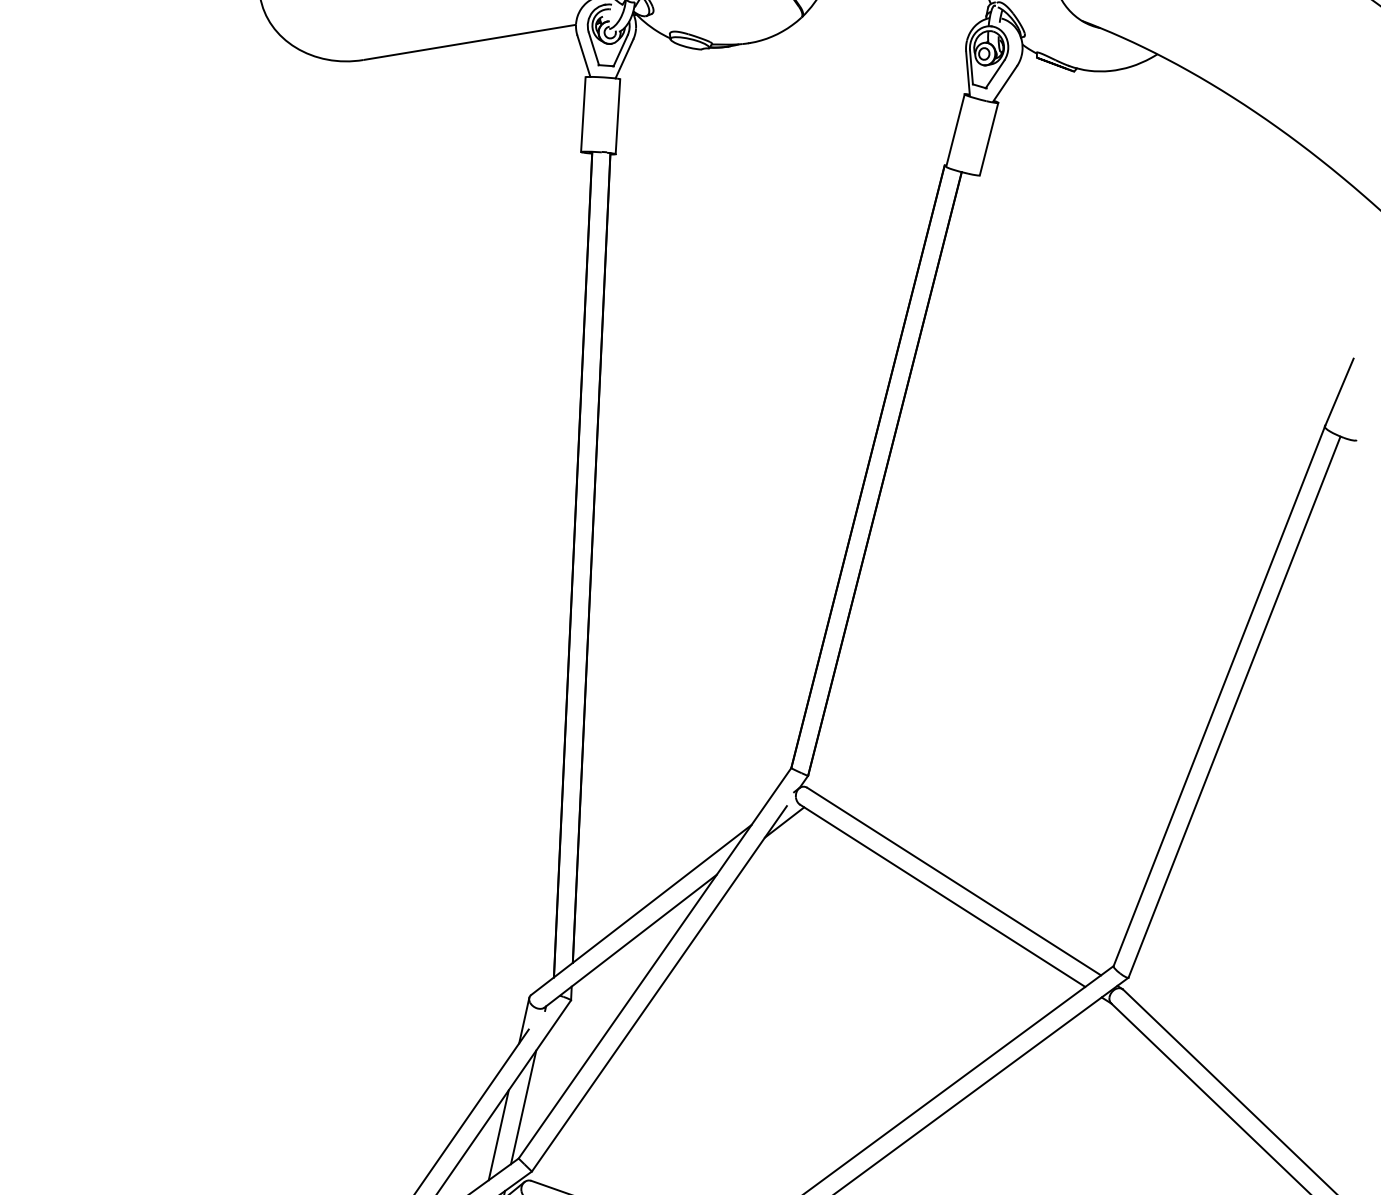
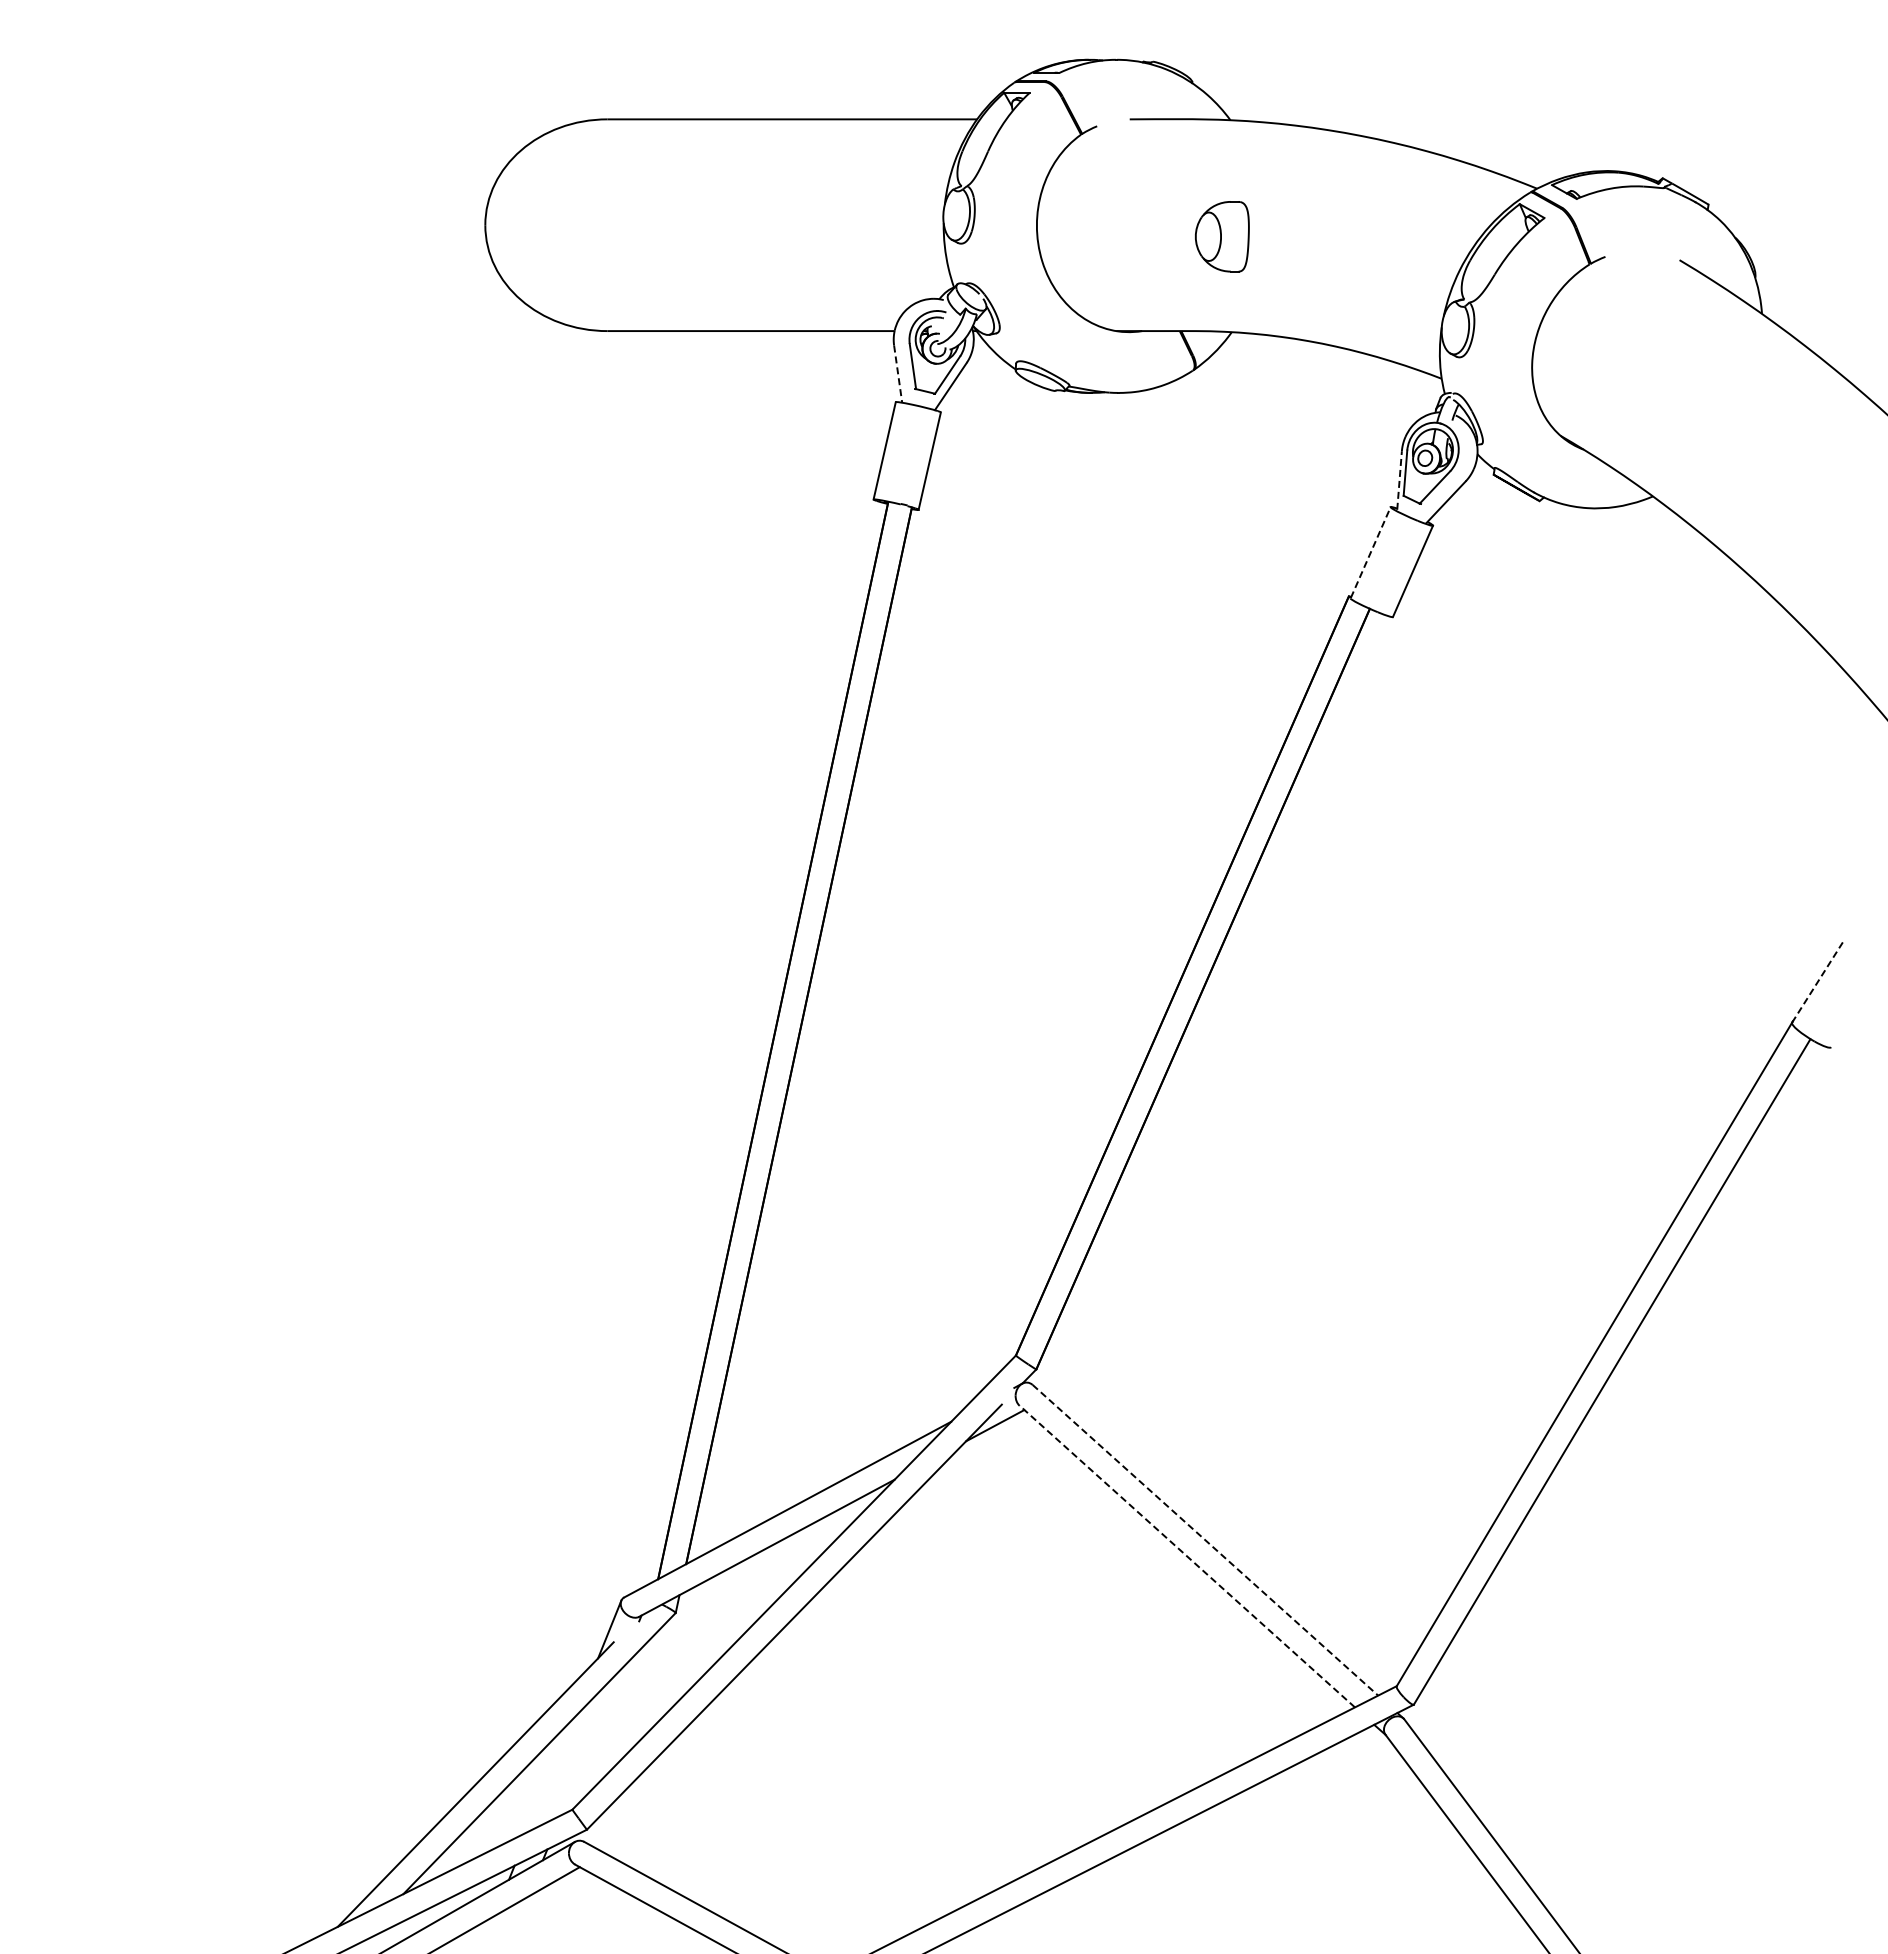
line: (584, 56) -> (898, 374), solid -> dashed
line: (967, 73) -> (1399, 480), solid -> dashed
line: (955, 130) -> (1370, 552), solid -> dashed
line: (1339, 392) -> (1818, 980), solid -> dashed
line: (954, 881) -> (1205, 1540), solid -> dashed
line: (942, 895) -> (1187, 1556), solid -> dashed
line: (523, 1107) -> (589, 1743), removed
line: (498, 1135) -> (551, 1774), removed

